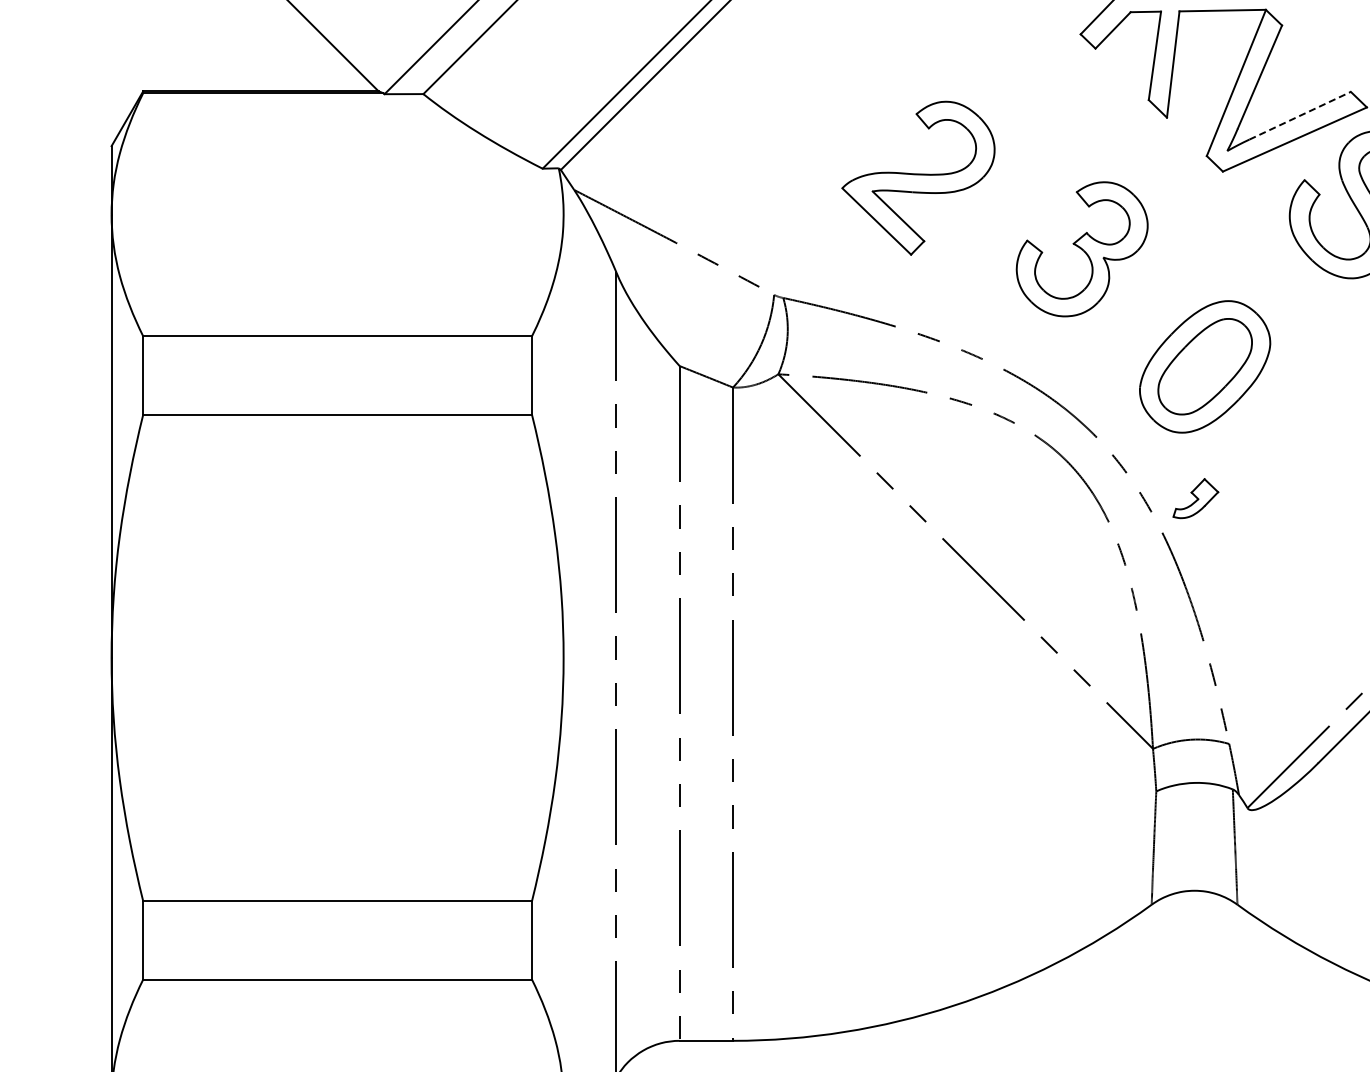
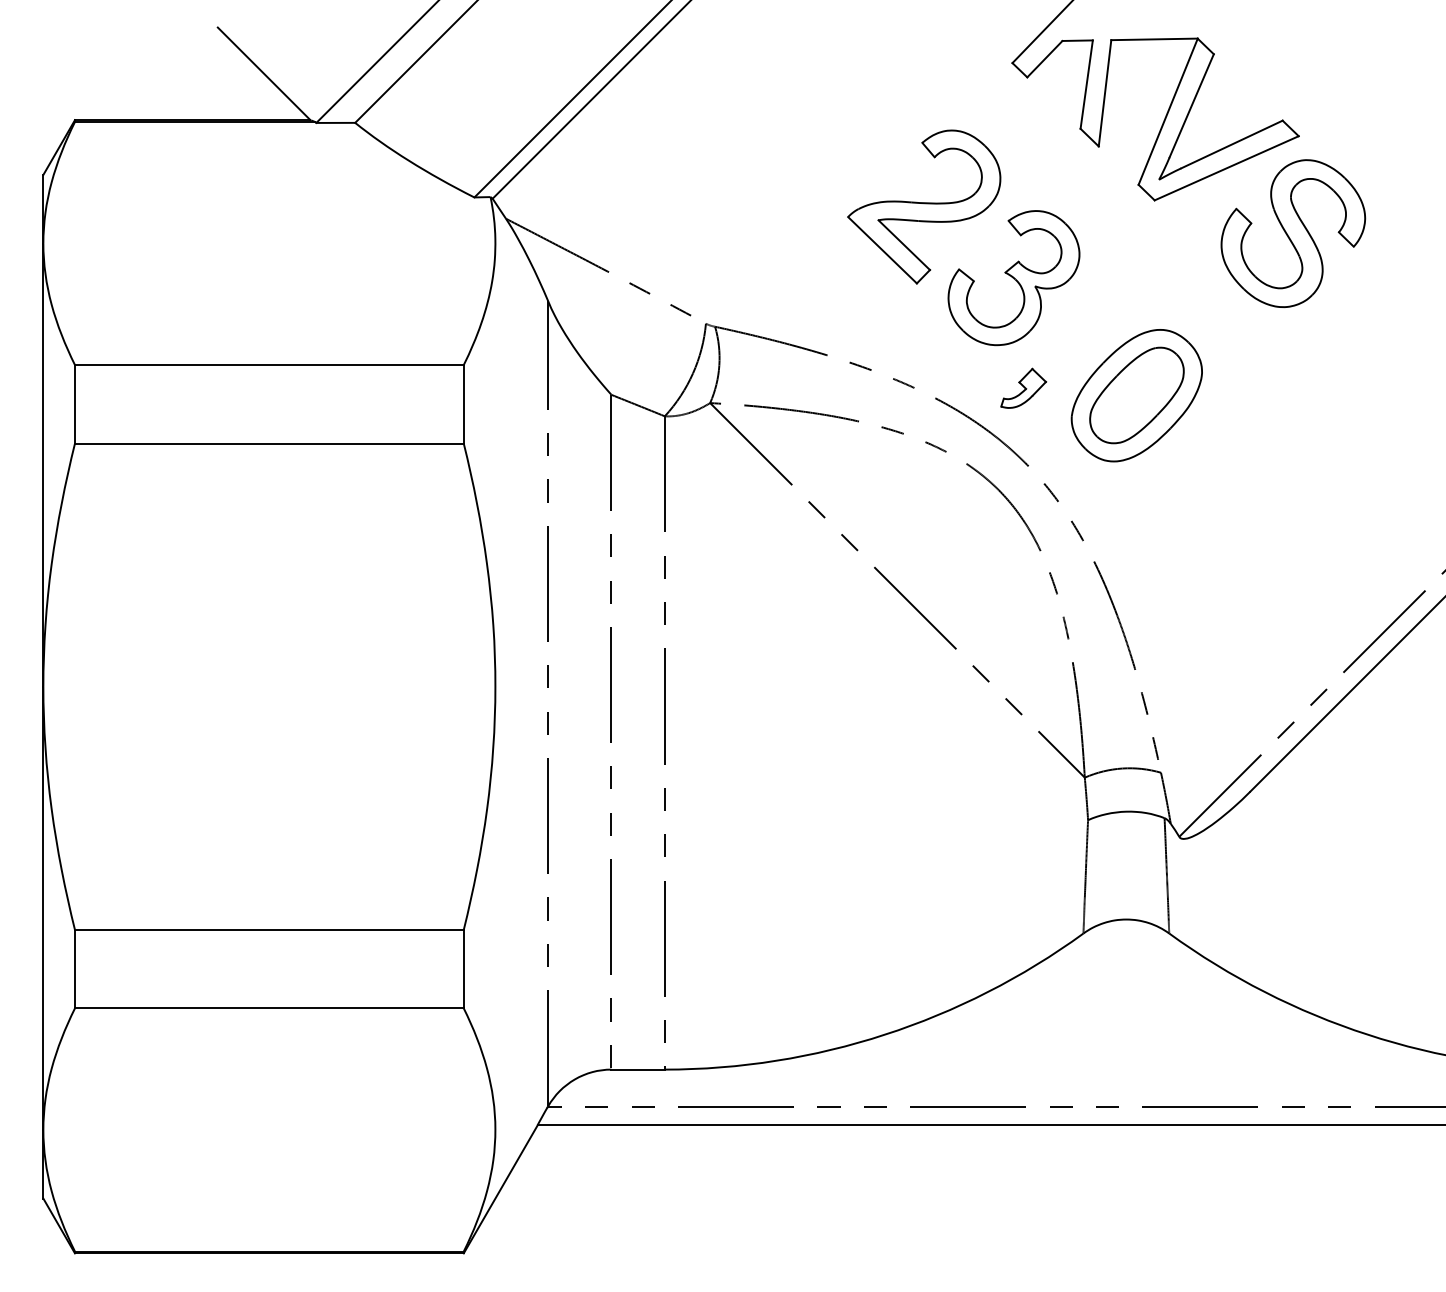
line: (1300, 115) -> (1232, 144), dashed -> solid
part: (918, 177) -> (924, 206), moved
part: (1195, 497) -> (1023, 387), moved

